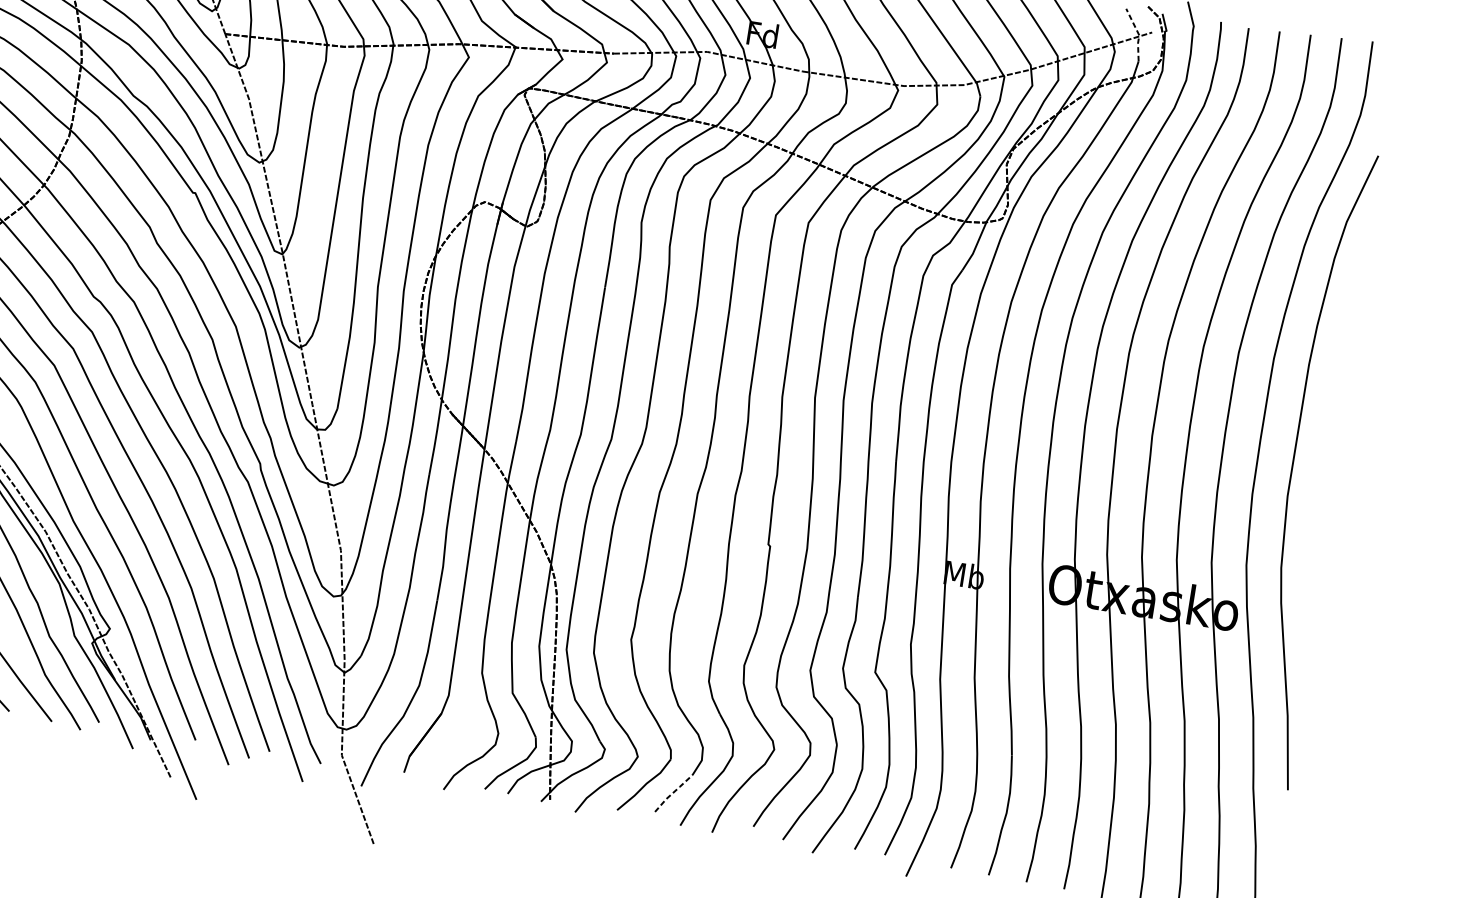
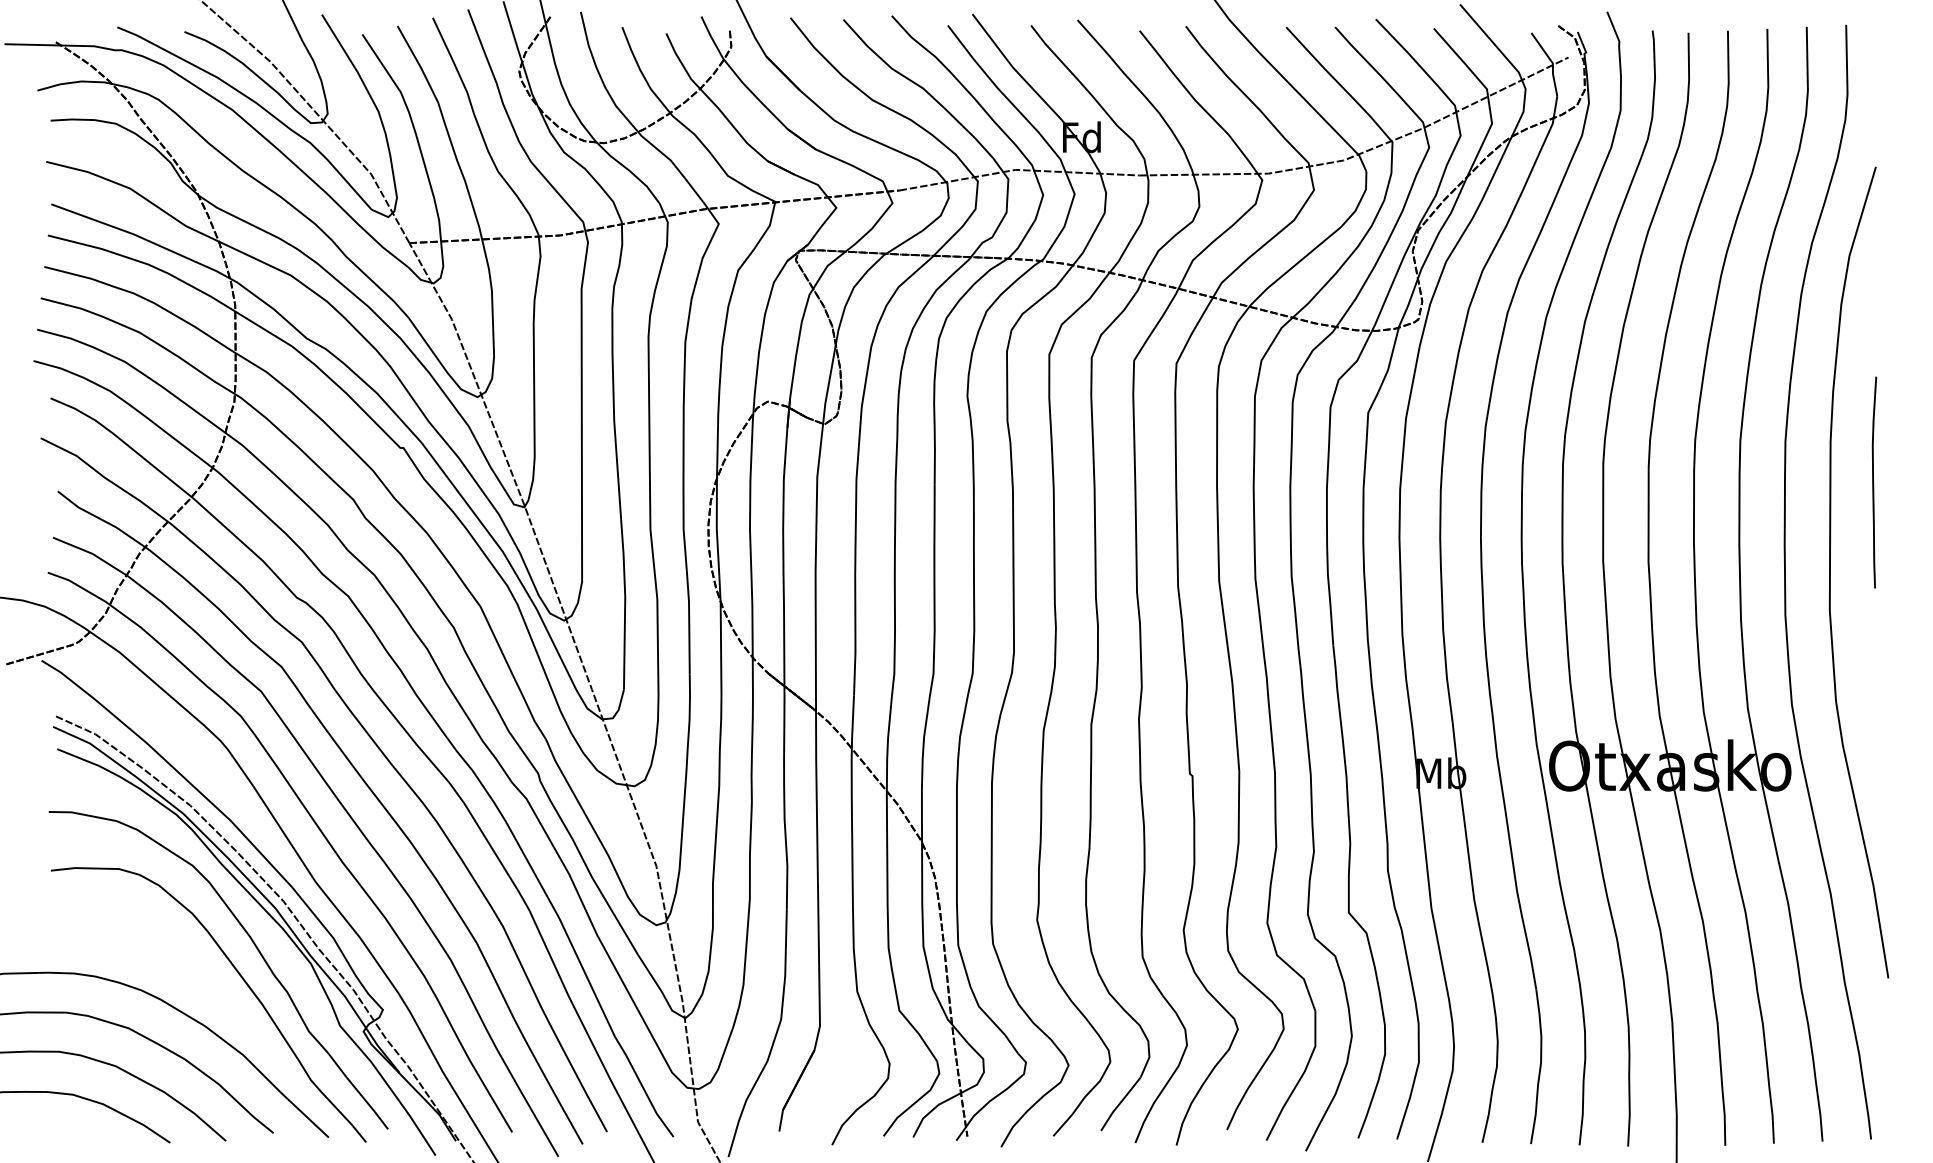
line: (1139, 34) -> (1552, 62), dashed -> solid
curve: (1337, 401) -> (1873, 482), added
line: (673, 792) -> (1120, 1103), dashed -> solid

